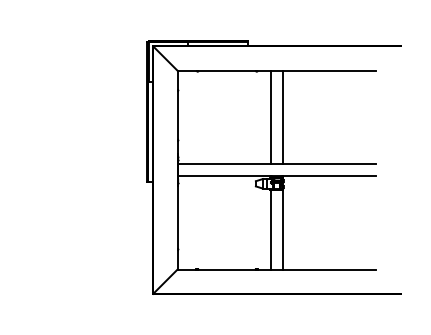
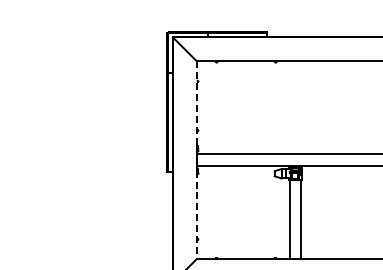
line: (270, 117) -> (289, 107), removed
line: (282, 117) -> (301, 107), removed
line: (177, 170) -> (196, 160), solid -> dashed

